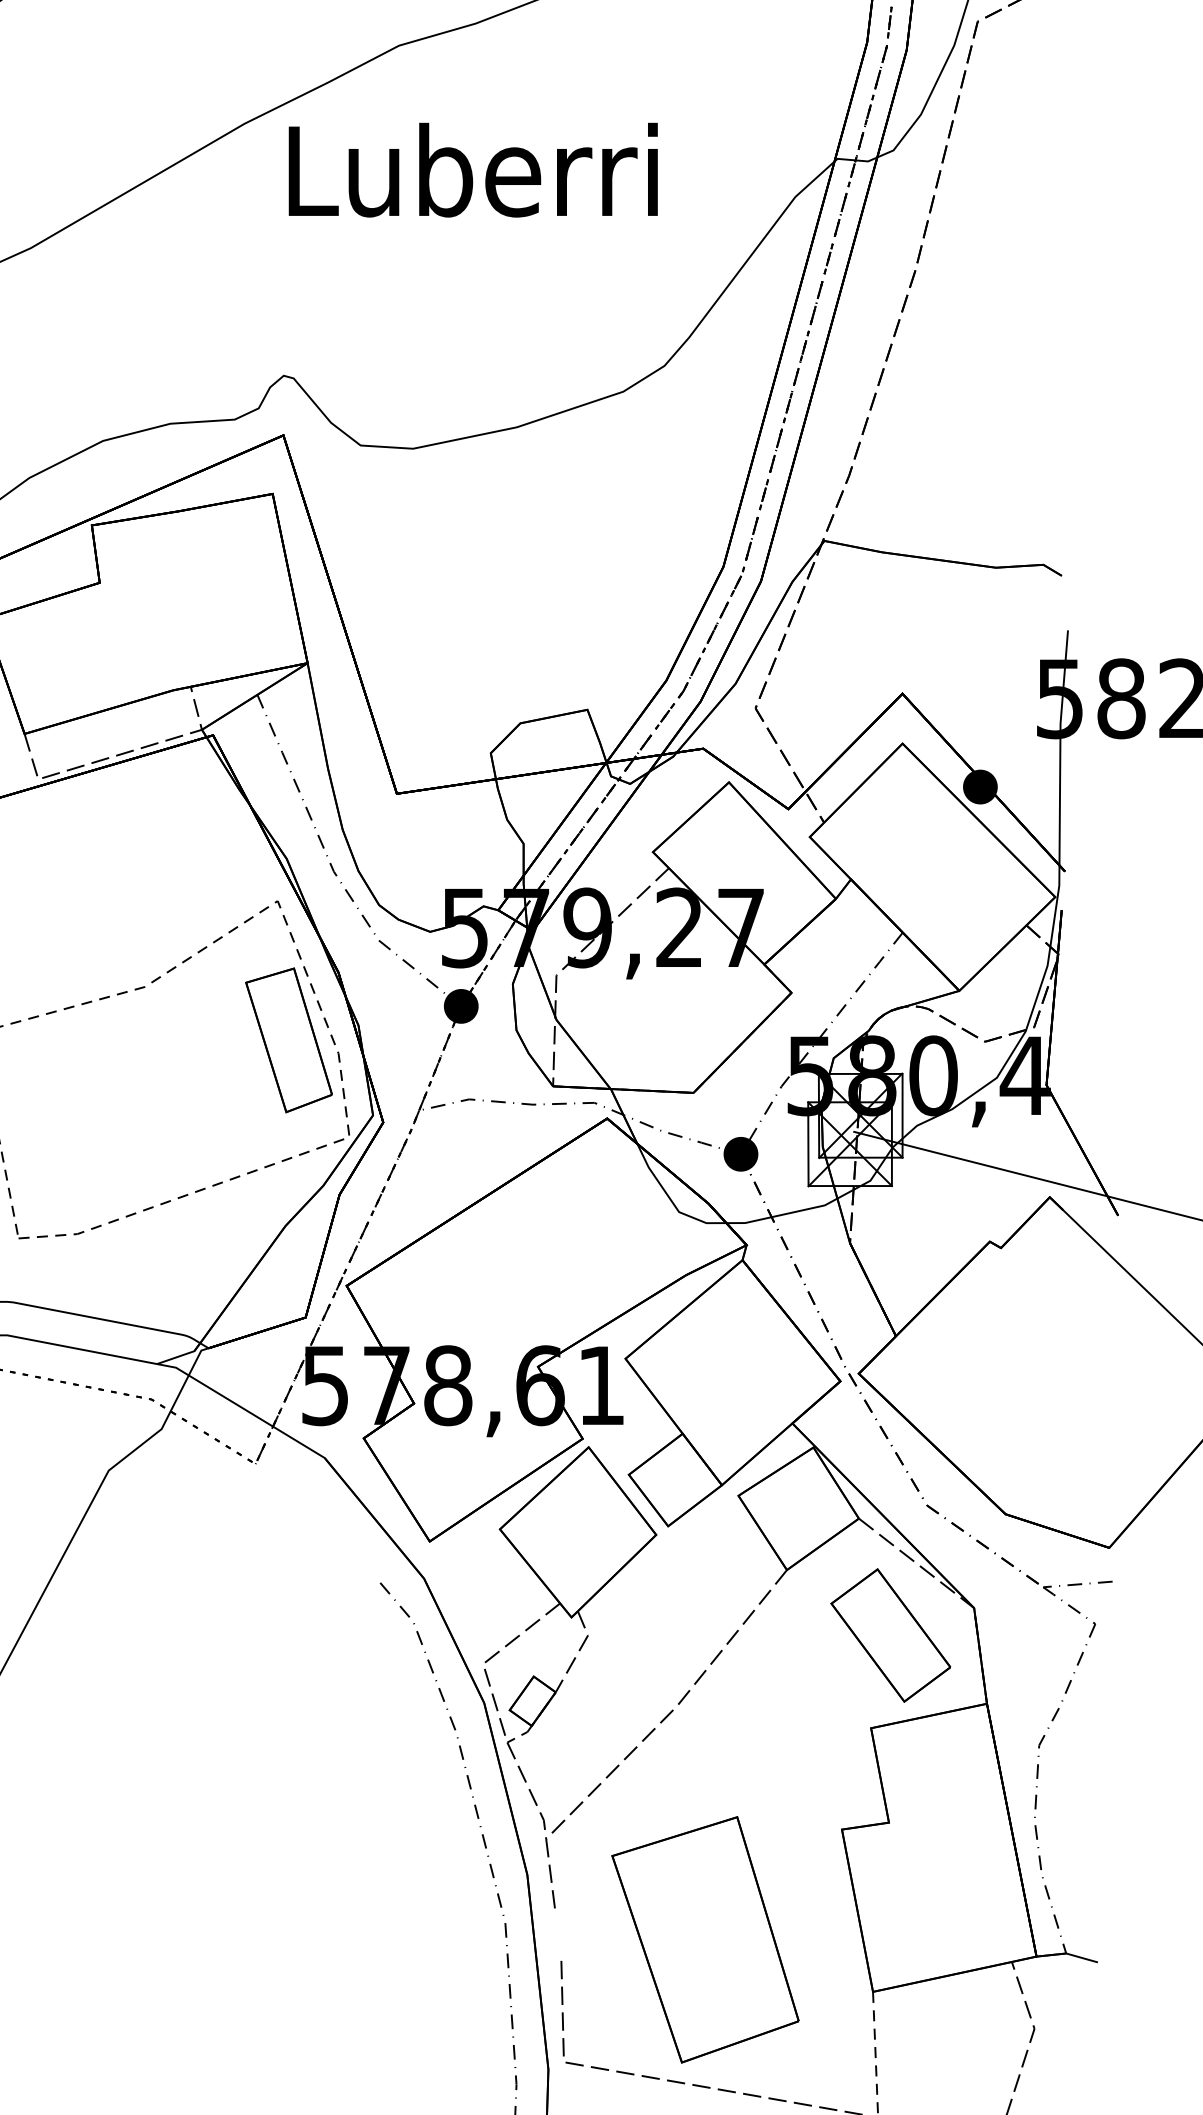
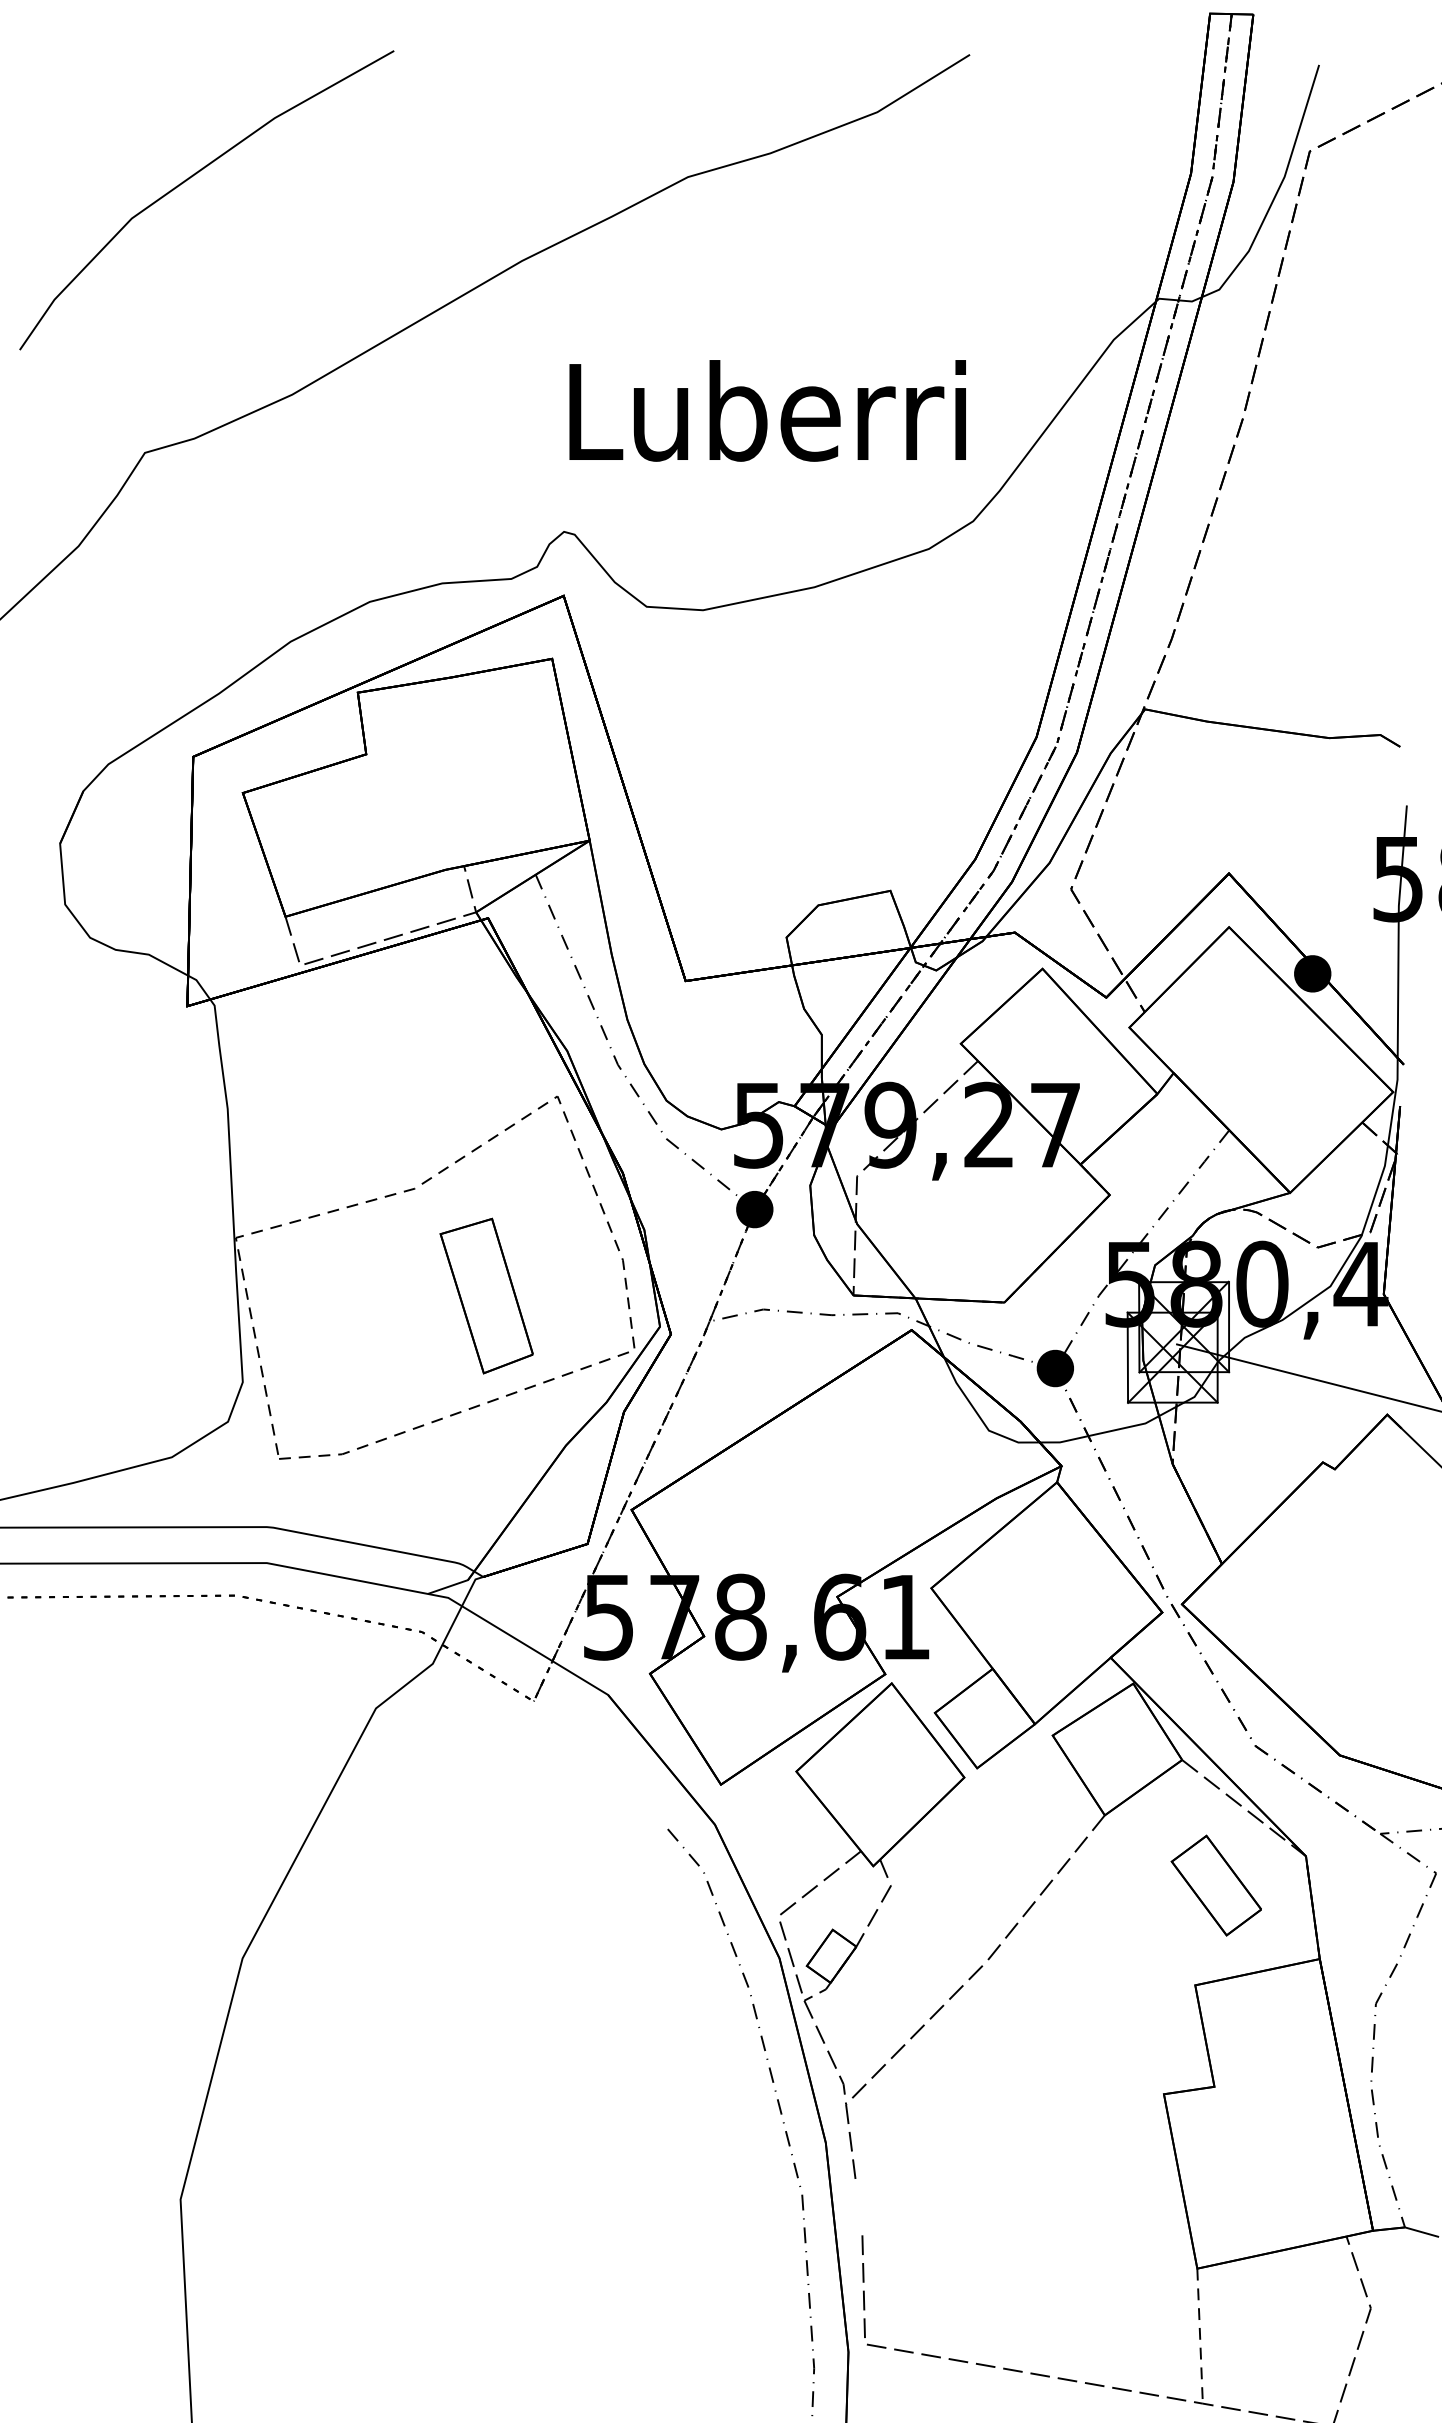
text: (473, 169) -> (767, 410), moved
part: (288, 1039) -> (486, 1295), moved
part: (890, 1635) -> (1216, 1885), size x0.7
part: (705, 1939) -> (1017, 2212), removed

